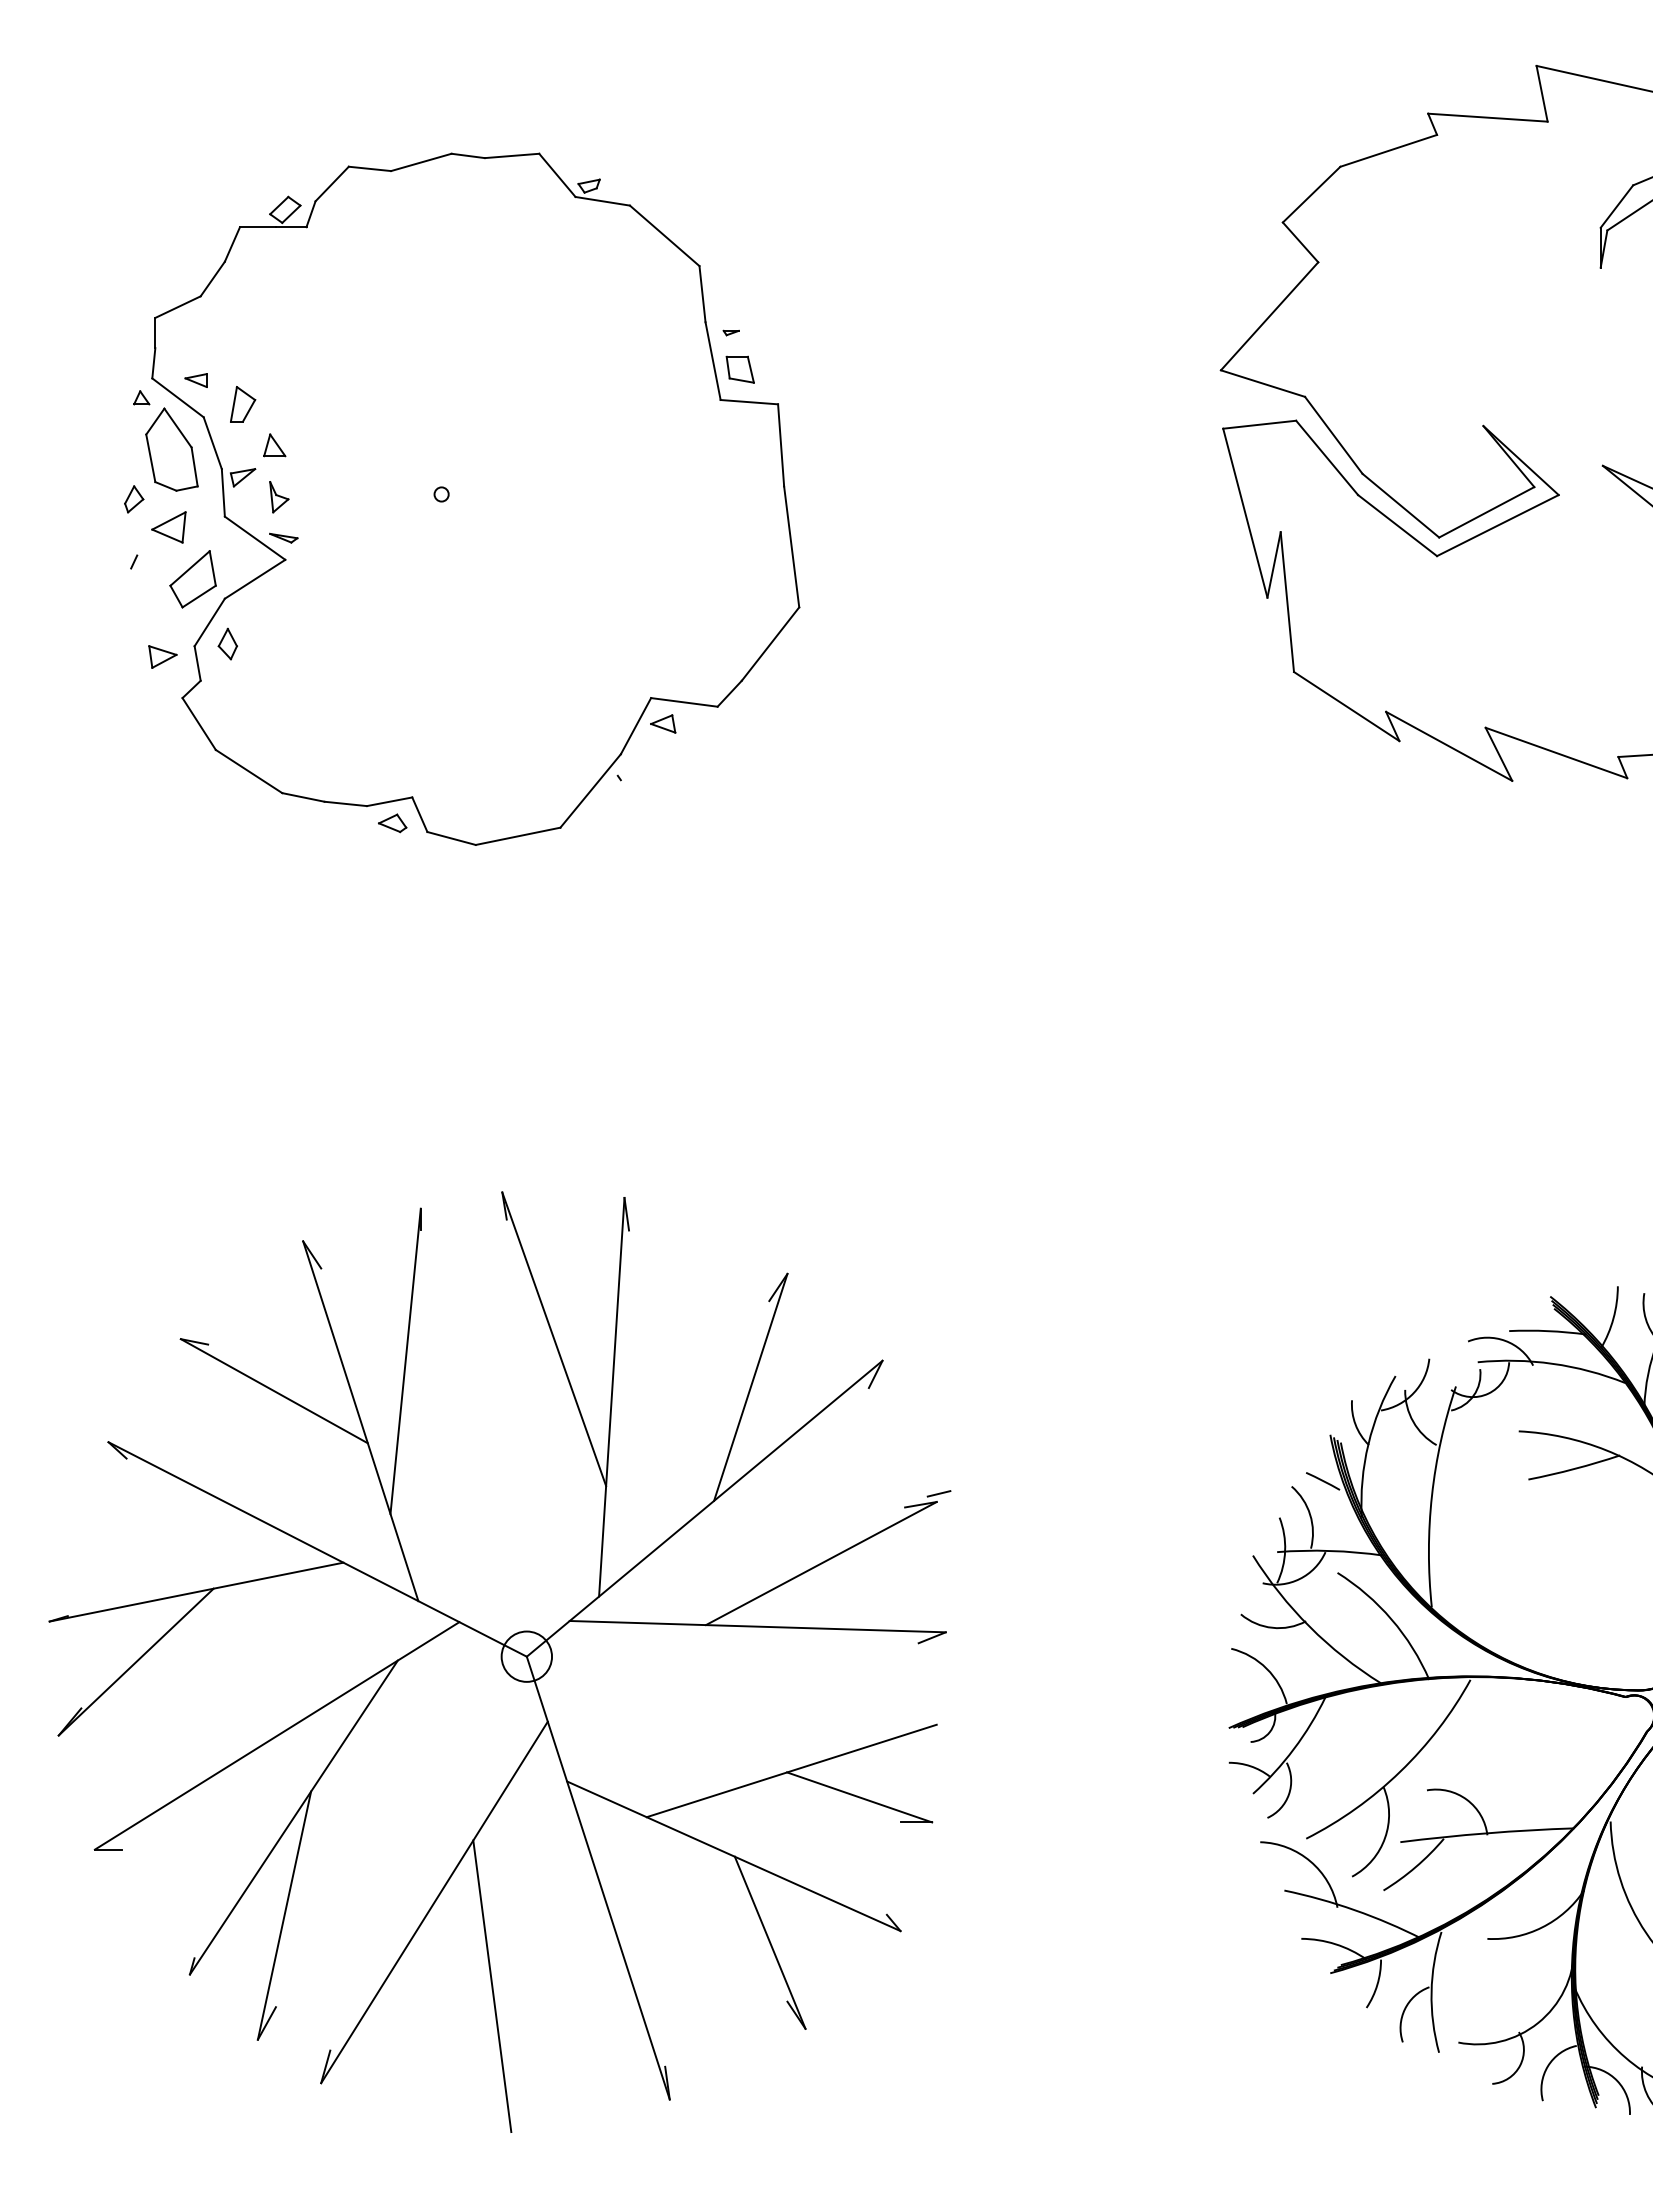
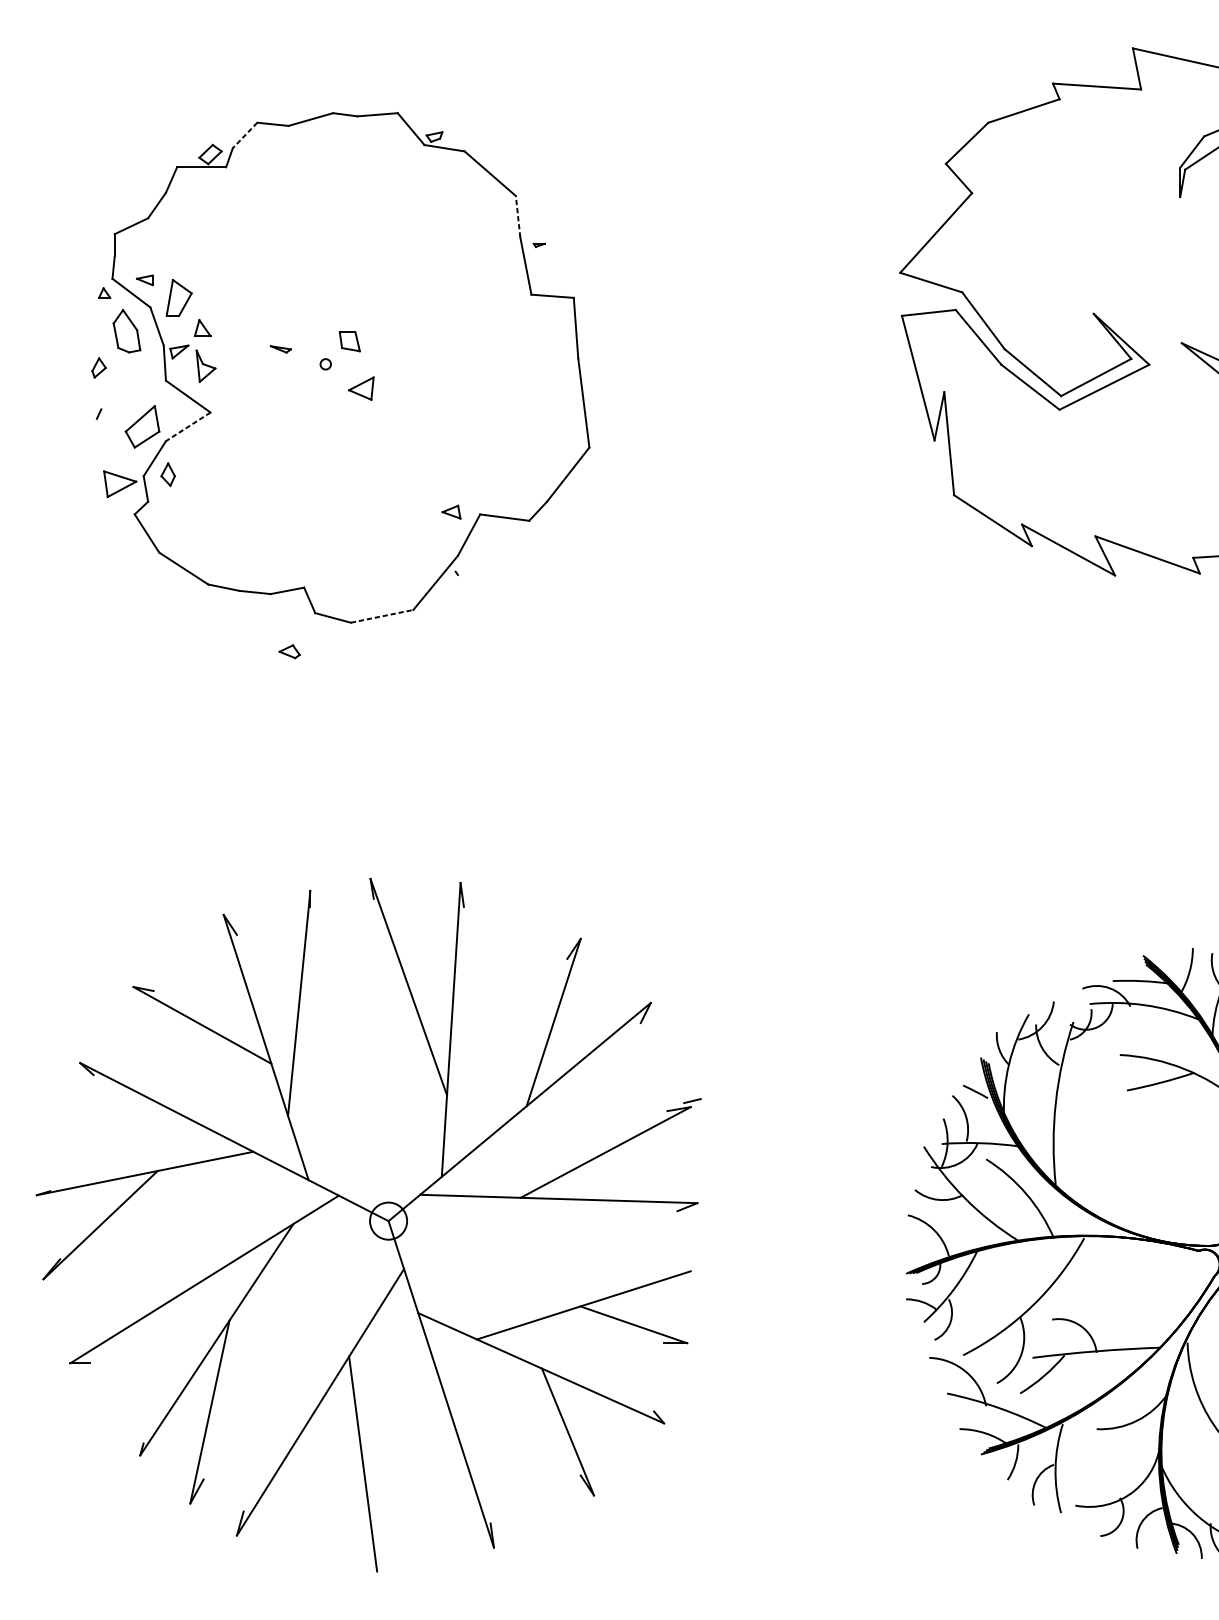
line: (332, 184) -> (245, 135), solid -> dashed
line: (702, 293) -> (518, 216), solid -> dashed
part: (739, 369) -> (349, 341), moved
part: (243, 404) -> (179, 298), size x1.4
part: (171, 449) -> (126, 331), size x0.7
part: (279, 497) -> (206, 366), size x1.4
part: (168, 527) -> (361, 388), moved
part: (283, 537) -> (280, 348), moved
line: (255, 579) -> (188, 427), solid -> dashed
part: (162, 656) -> (119, 483), size x1.6
part: (663, 723) -> (451, 511), moved
part: (392, 823) -> (289, 651), moved
line: (518, 836) -> (382, 616), solid -> dashed

